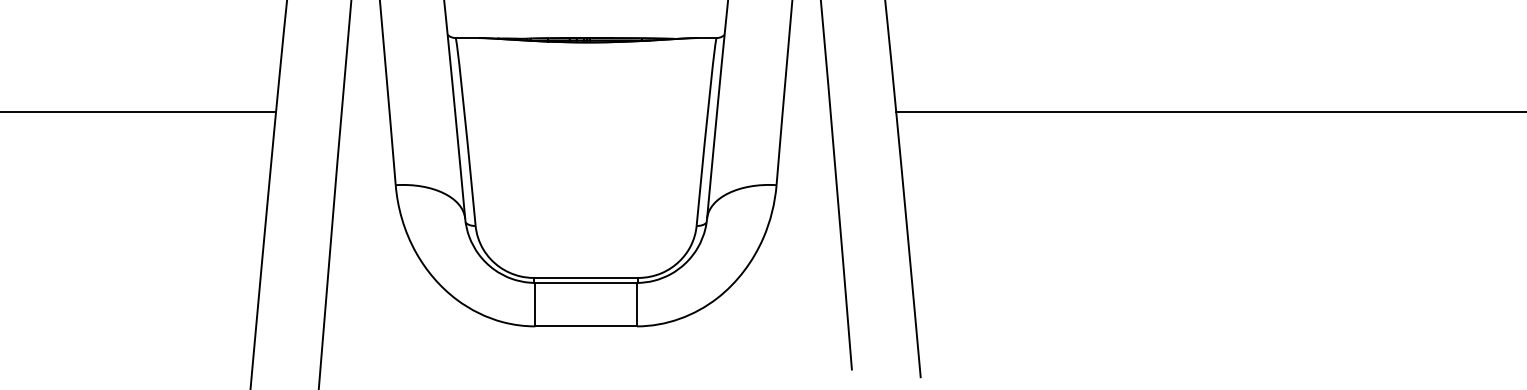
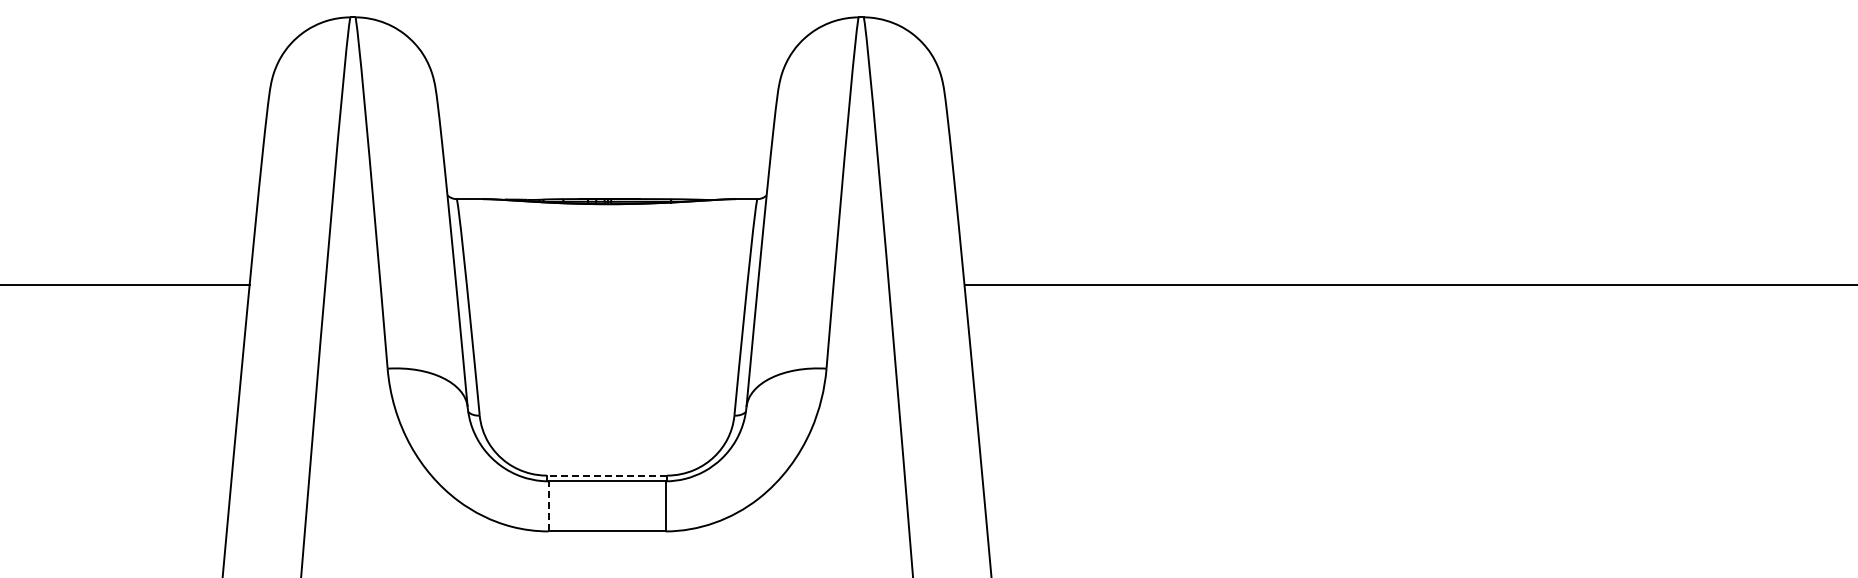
line: (585, 277) -> (606, 475), solid -> dashed
line: (535, 303) -> (548, 505), solid -> dashed

